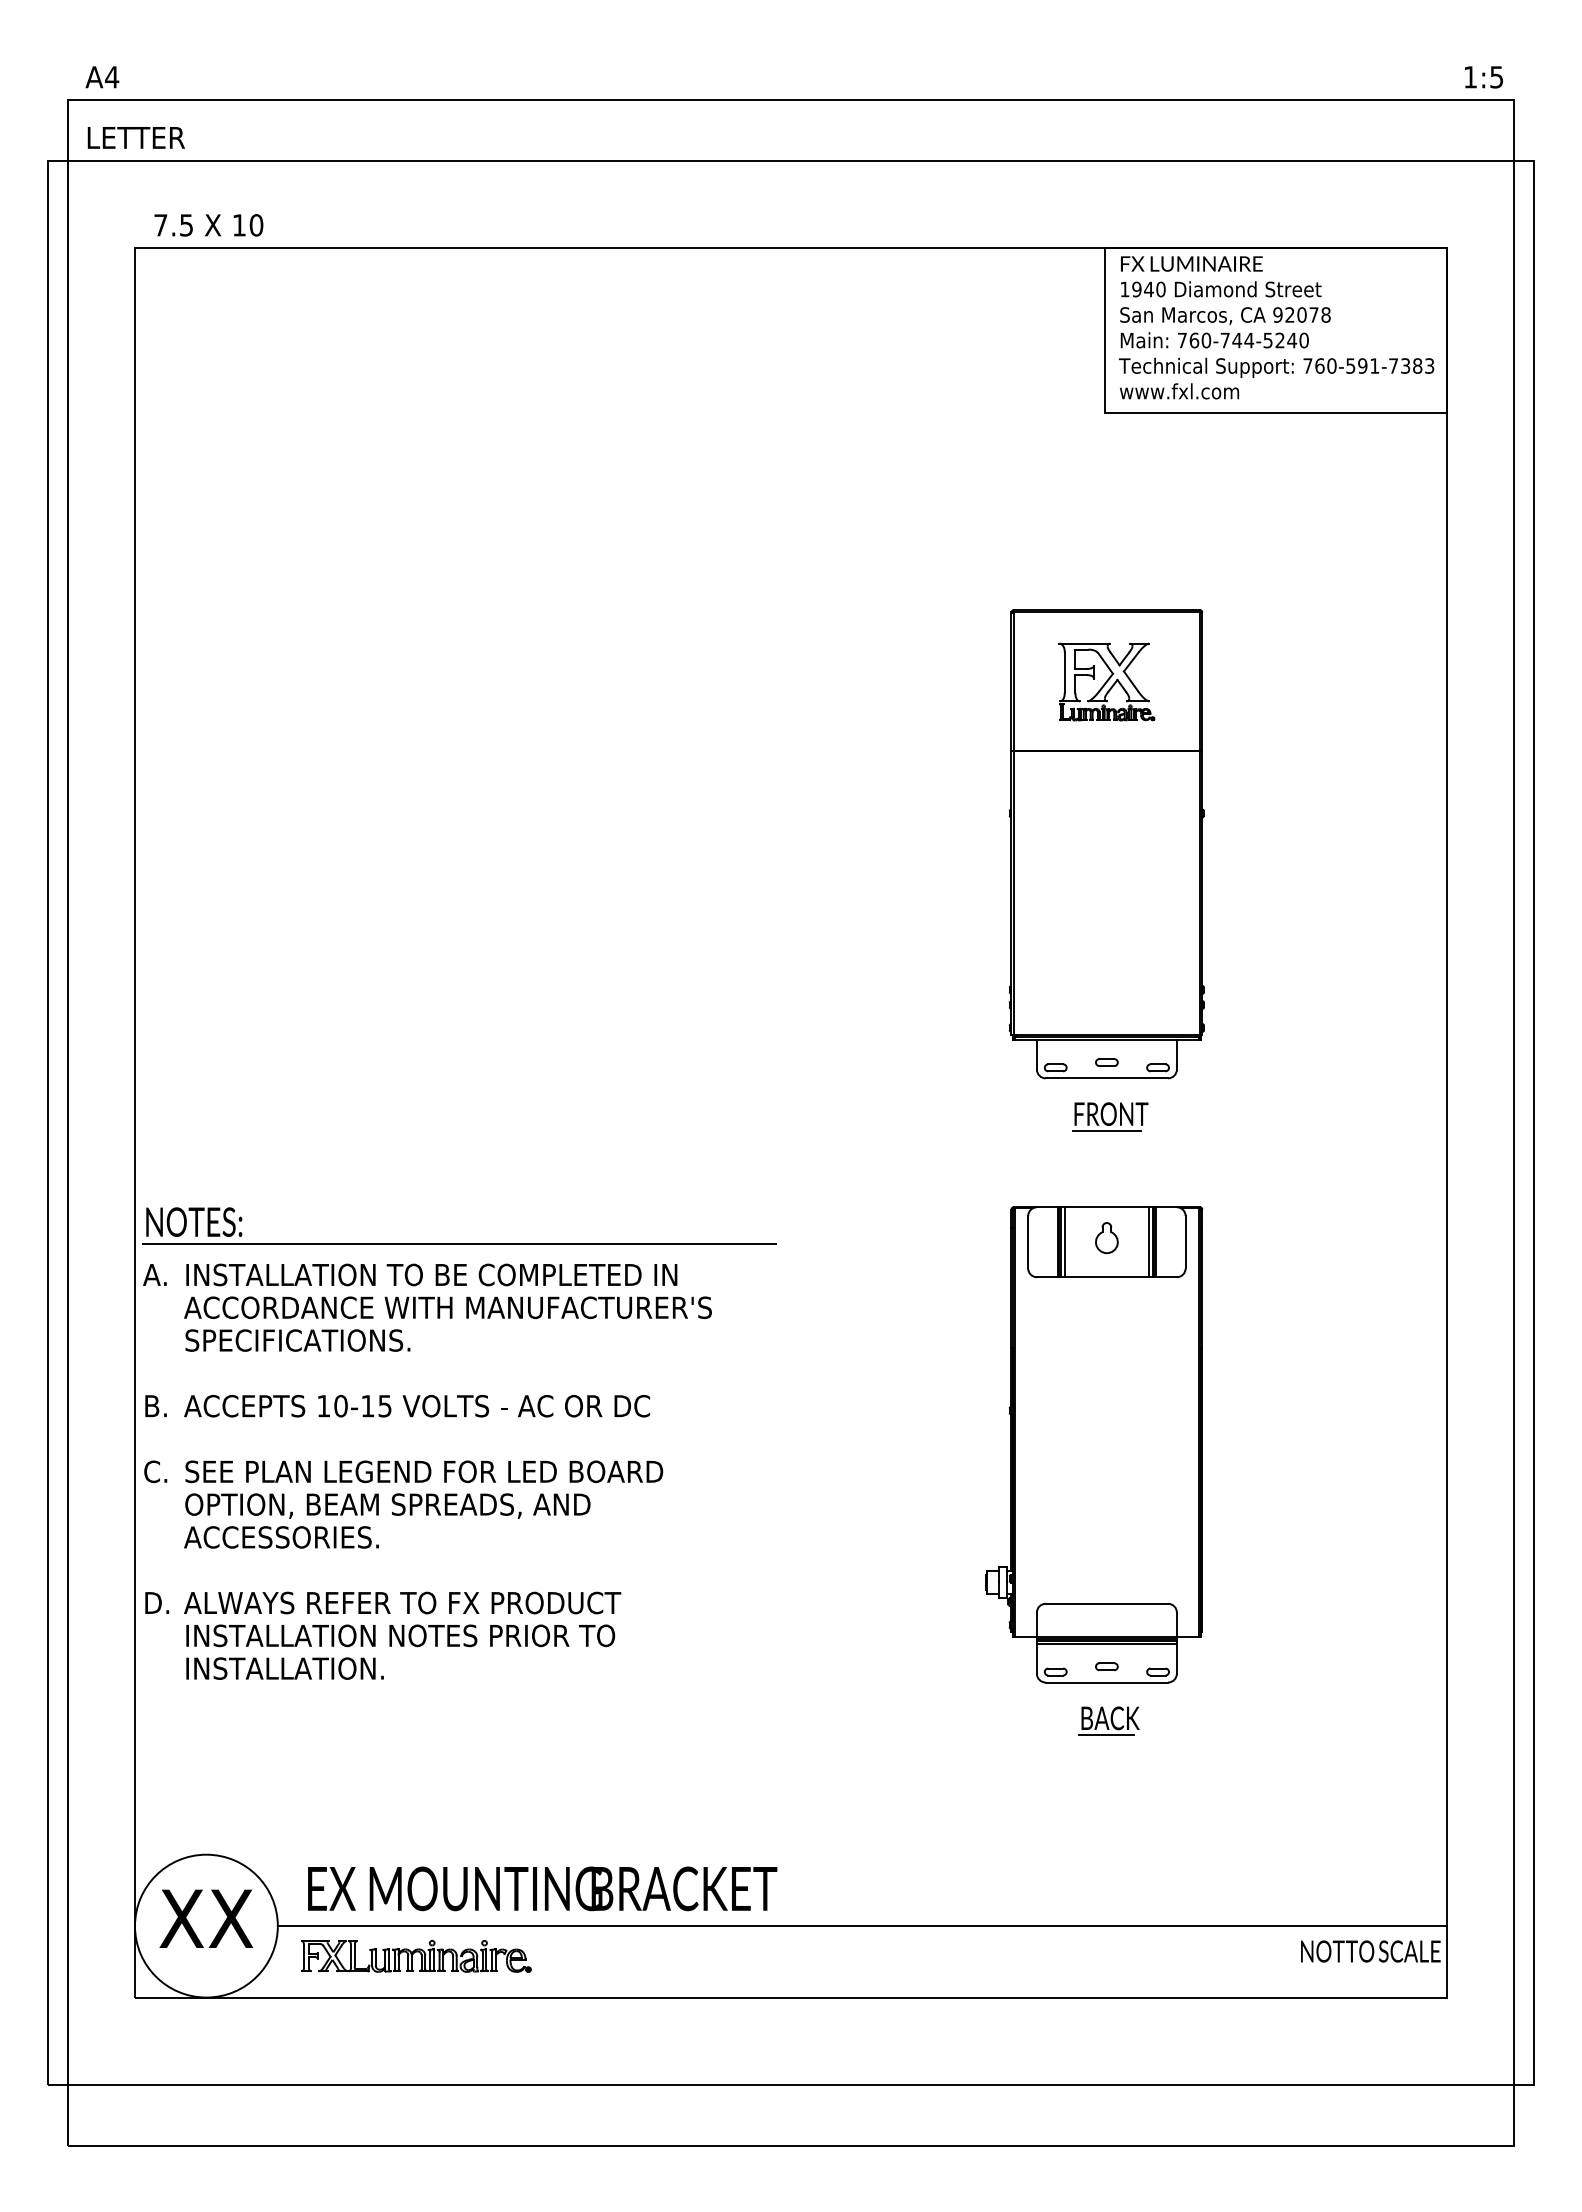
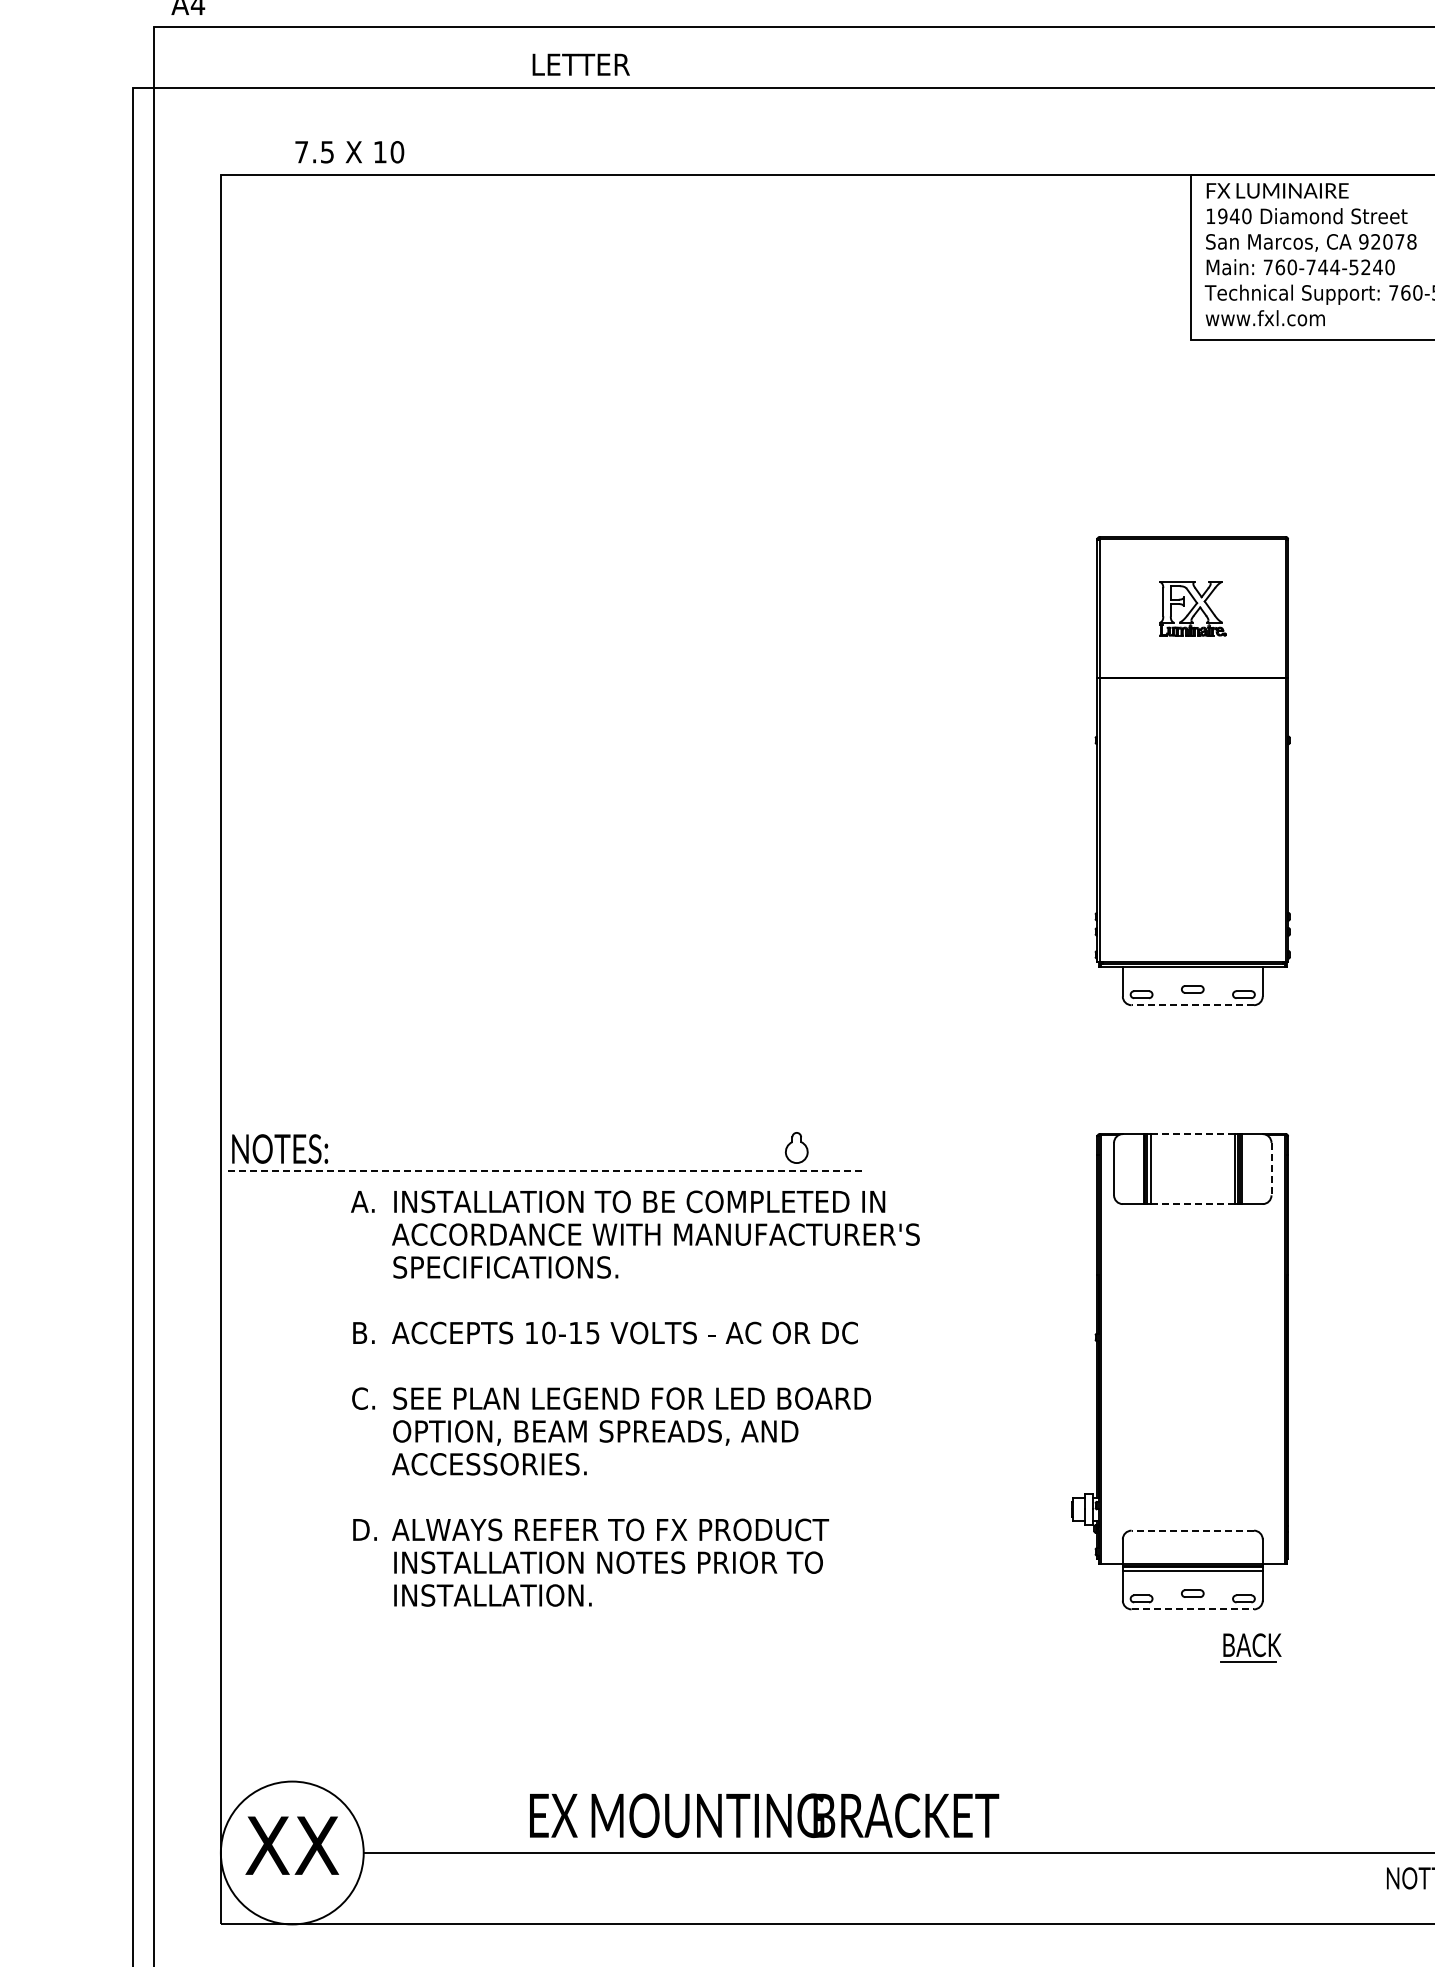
text: (135, 137) -> (580, 64), moved
text: (208, 225) -> (349, 152), moved
part: (1106, 681) -> (1192, 608), size x0.7
line: (1106, 1078) -> (1192, 1005), solid -> dashed
part: (1110, 1116) -> (1196, 1043), removed
line: (1107, 1207) -> (1193, 1134), solid -> dashed
part: (1106, 1238) -> (796, 1148), moved
line: (1185, 1242) -> (1271, 1169), solid -> dashed
line: (459, 1244) -> (545, 1171), solid -> dashed
line: (1106, 1277) -> (1192, 1204), solid -> dashed
text: (427, 1471) -> (635, 1398), moved
line: (1106, 1603) -> (1192, 1530), solid -> dashed
line: (1107, 1682) -> (1193, 1609), solid -> dashed
part: (1108, 1720) -> (1250, 1647), moved
text: (542, 1888) -> (764, 1815), moved
part: (416, 1956) -> (502, 1883), removed

